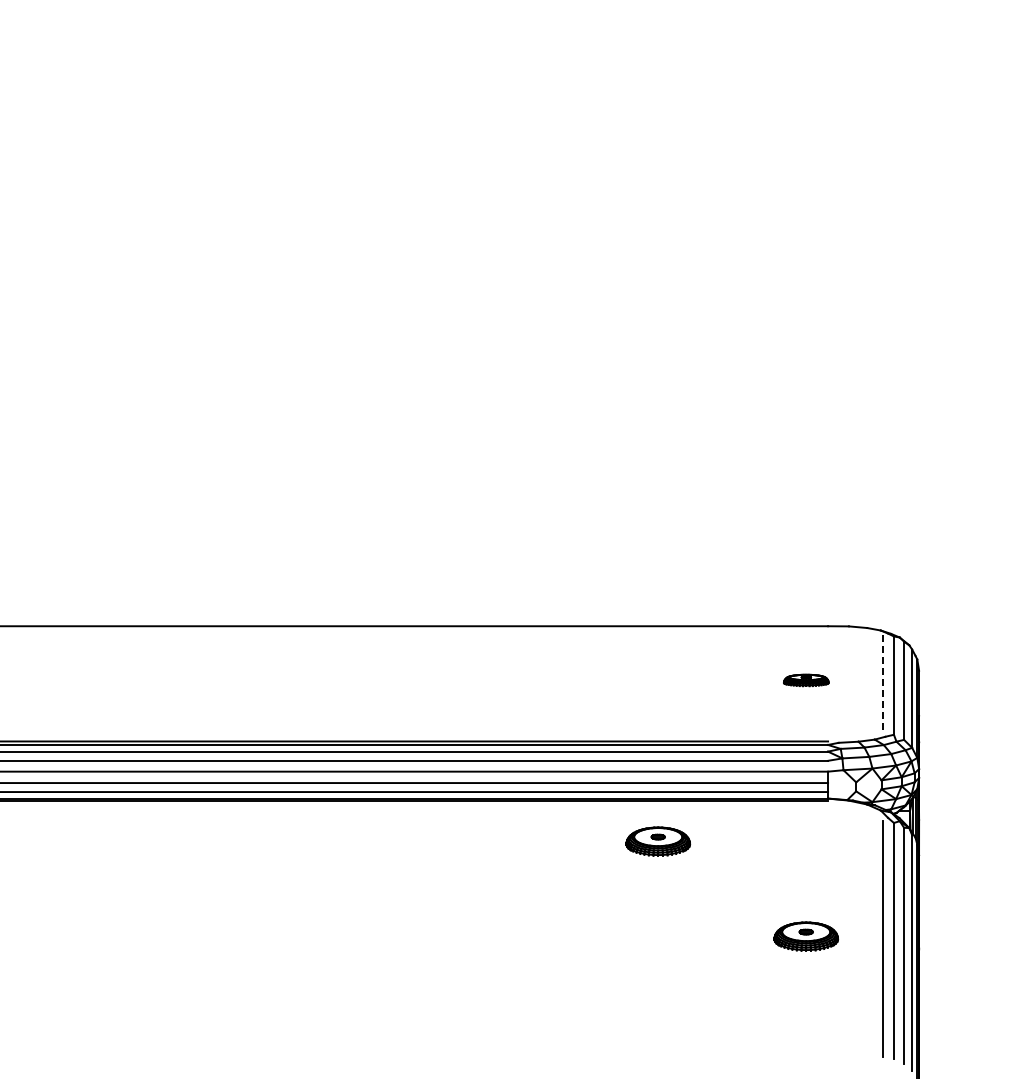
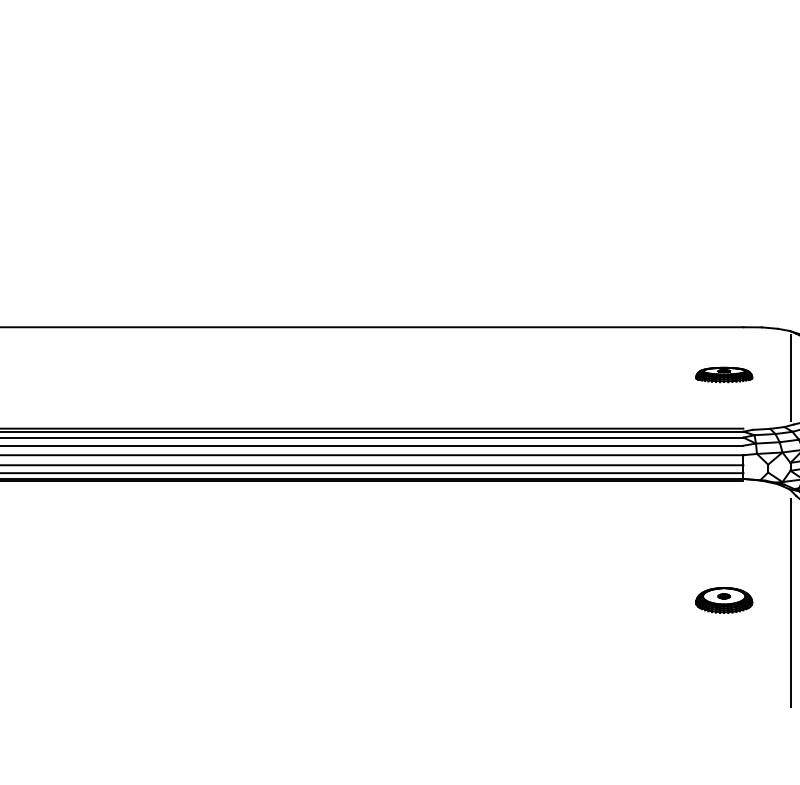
part: (806, 680) -> (724, 375), size x1.43
line: (882, 684) -> (791, 378), dashed -> solid
part: (658, 841) -> (594, 516), removed

